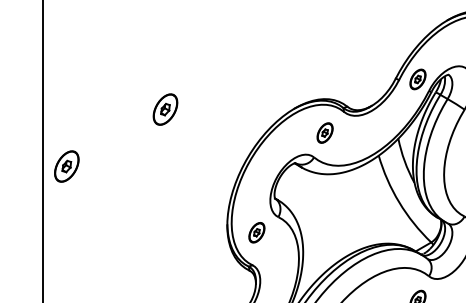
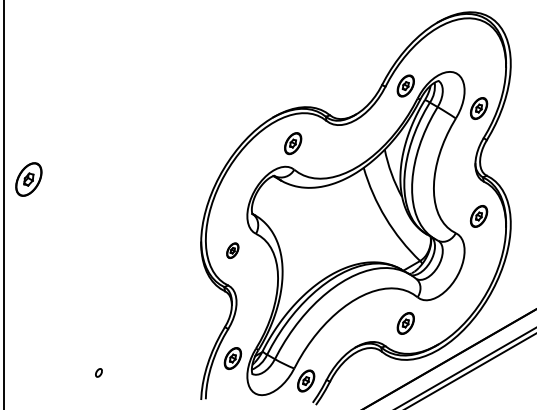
part: (165, 109) -> (134, 118), removed
part: (325, 132) -> (293, 143), moved
part: (256, 232) -> (232, 250), size x0.7

